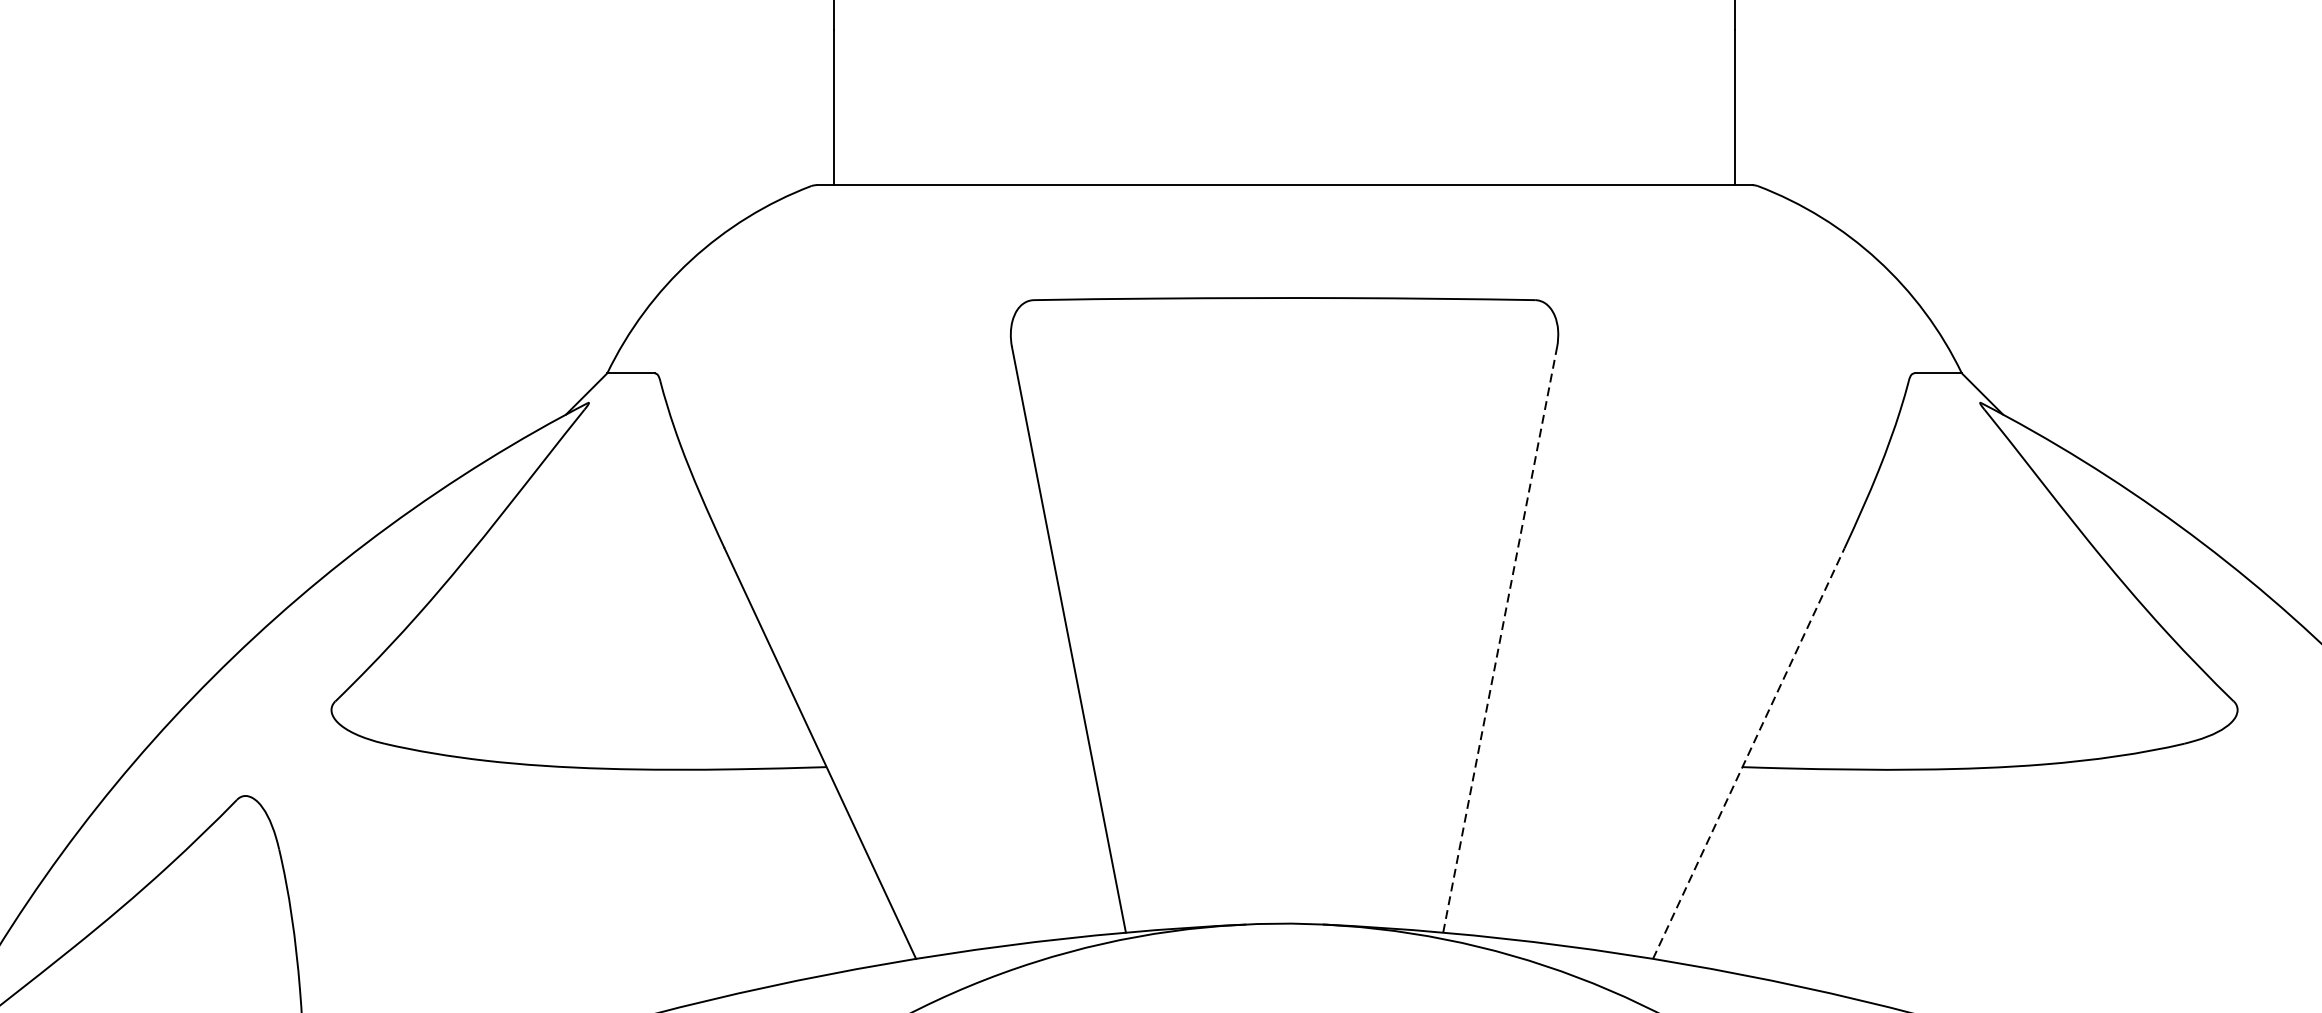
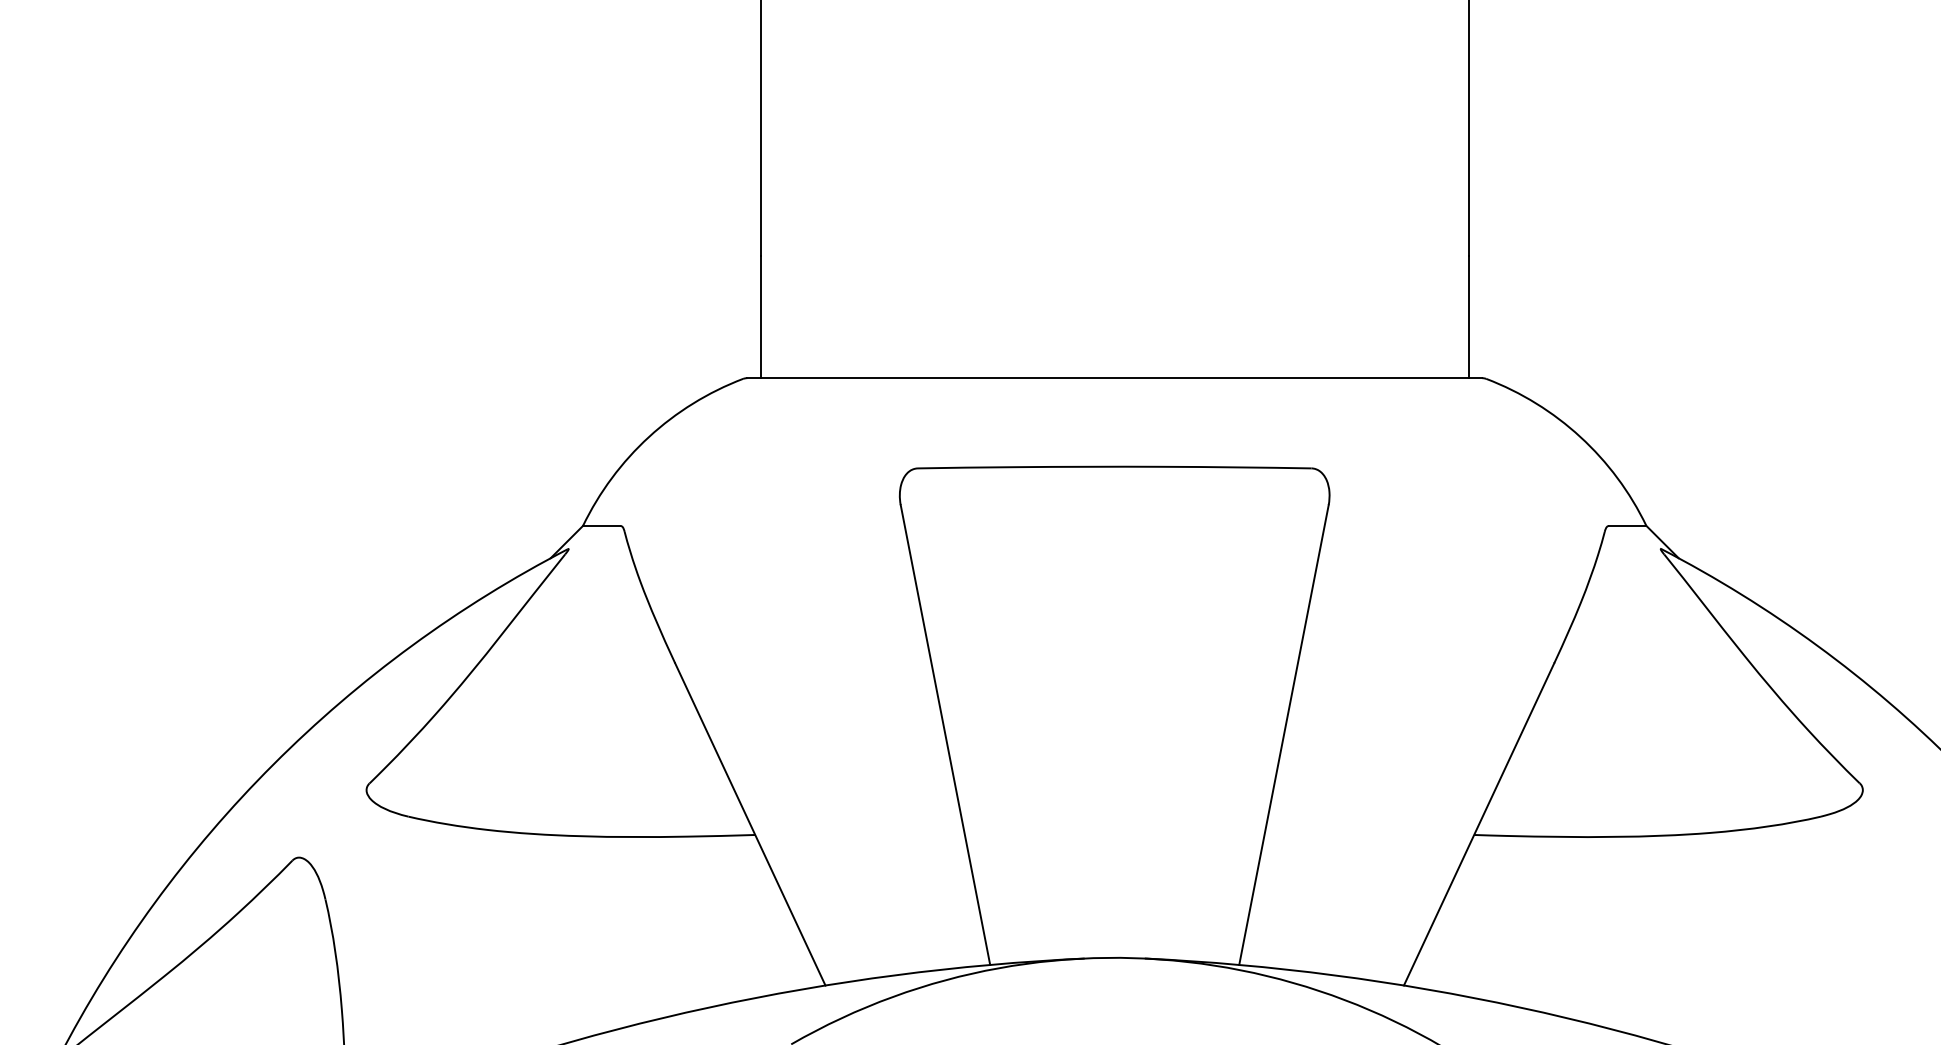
line: (1500, 639) -> (1284, 734), dashed -> solid
line: (1749, 753) -> (1479, 824), dashed -> solid

